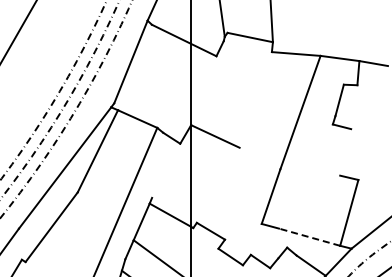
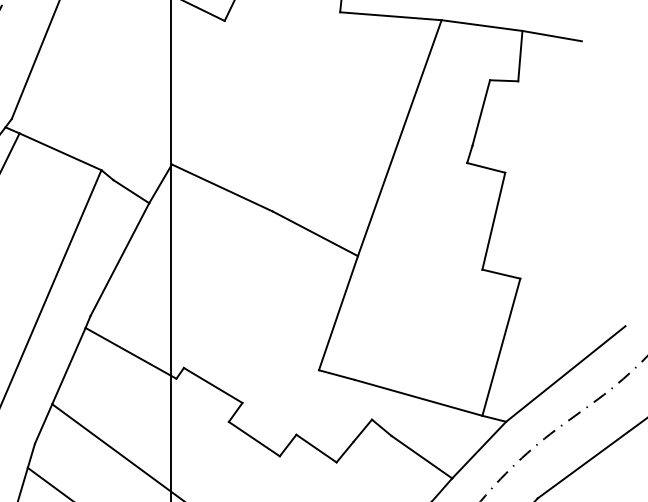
line: (345, 152) -> (493, 221), added
line: (259, 158) -> (314, 233), added
line: (166, 170) -> (120, 258), added
line: (309, 237) -> (418, 398), dashed -> solid

